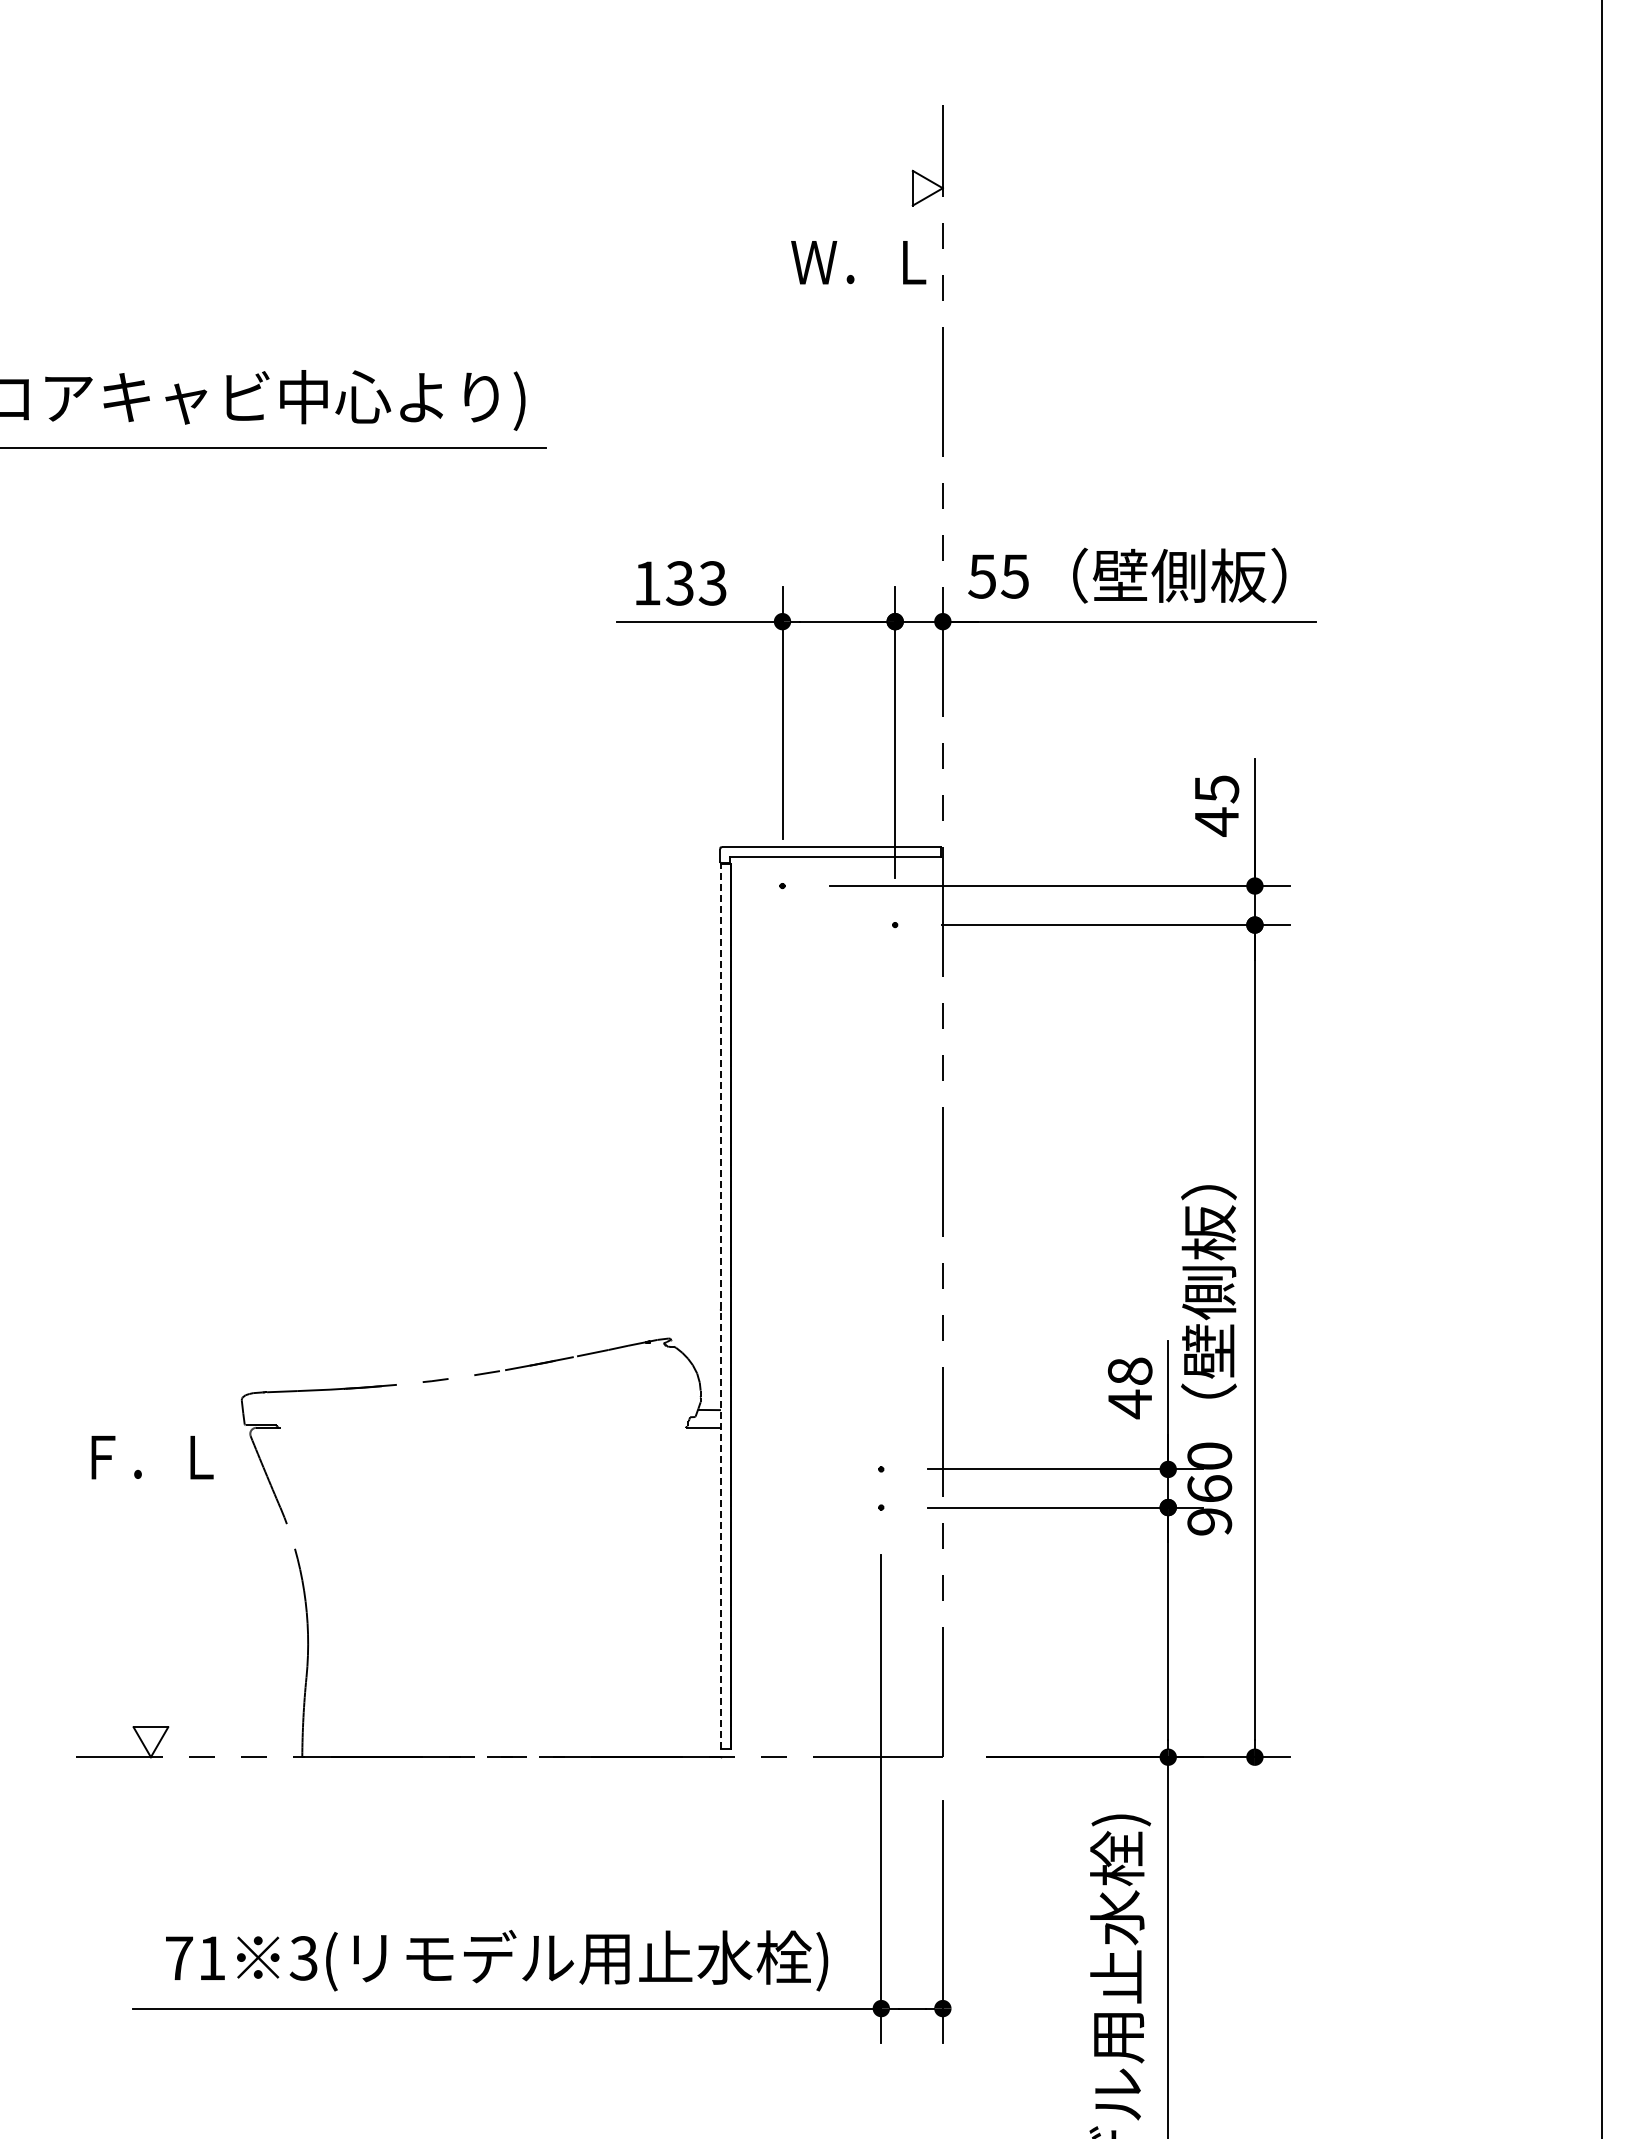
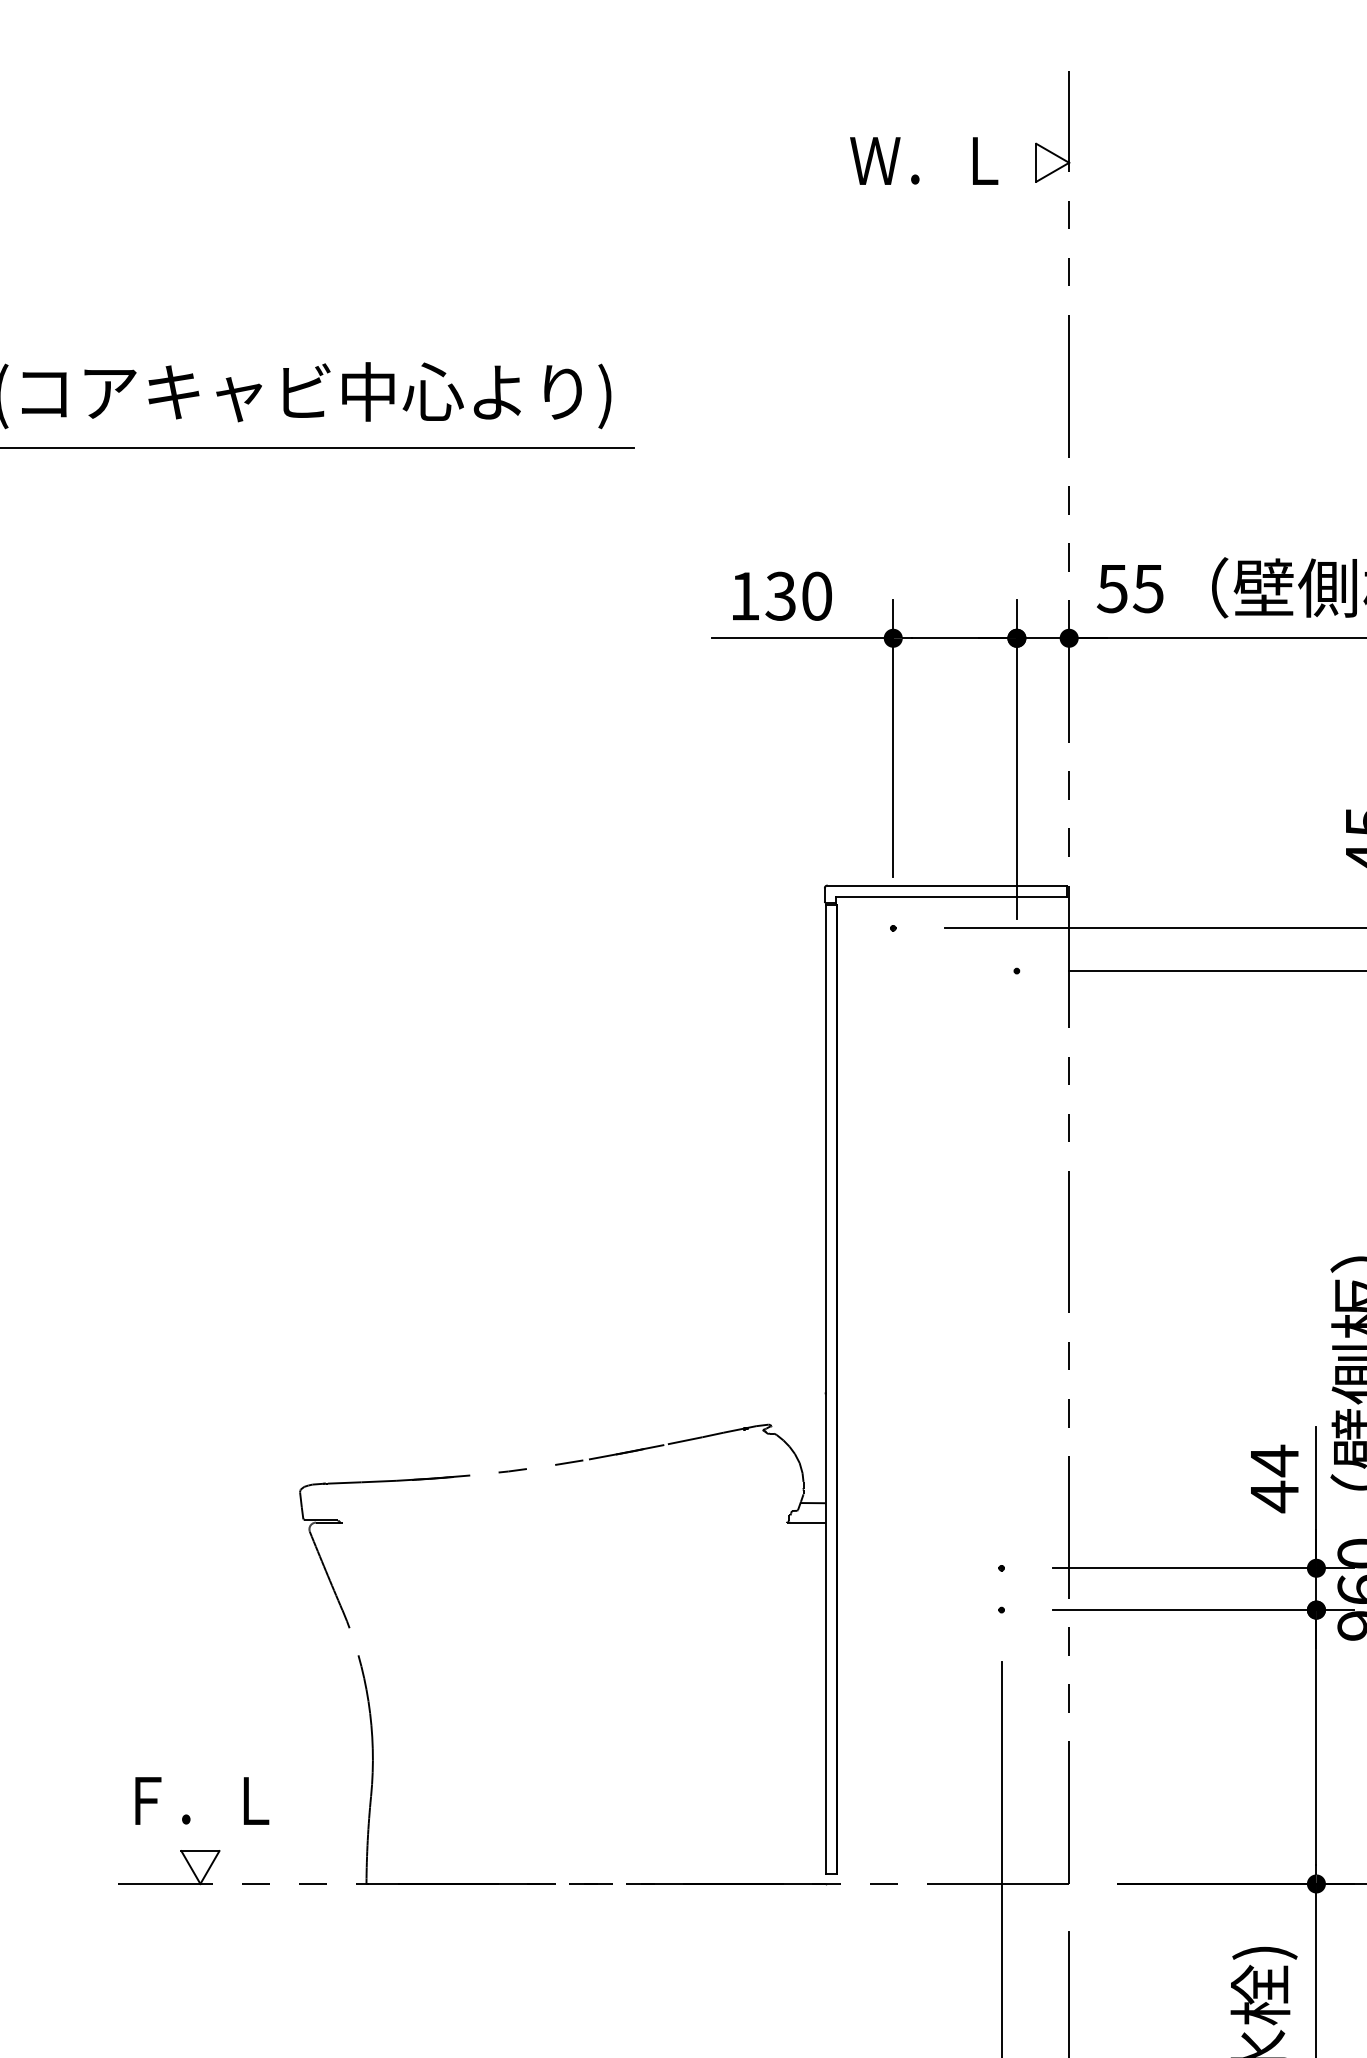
text: (858, 262) -> (923, 160), moved
text: (712, 583) -> (816, 596), 133 -> 130
line: (720, 1305) -> (825, 1388), dashed -> solid
text: (1129, 1371) -> (1273, 1460), 48 -> 44
text: (152, 1457) -> (202, 1800), moved

